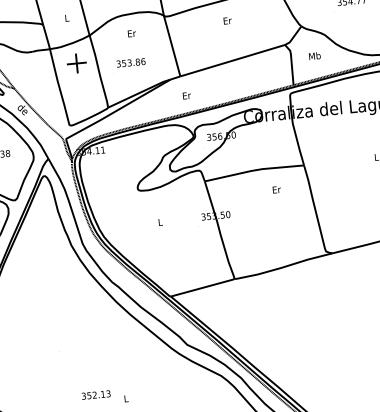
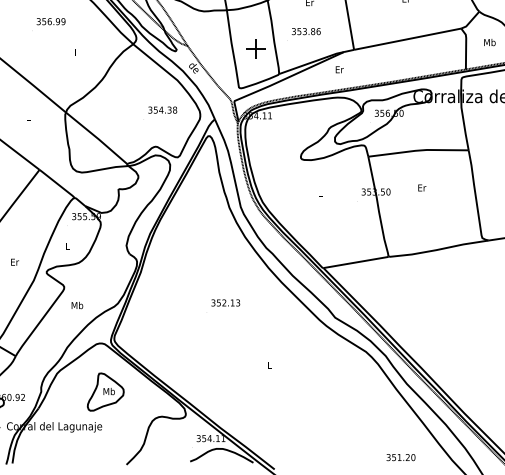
part: (76, 62) -> (255, 48), moved
text: (186, 95) -> (339, 69), moved
text: (277, 189) -> (422, 187), moved
text: (95, 394) -> (225, 302), moved

